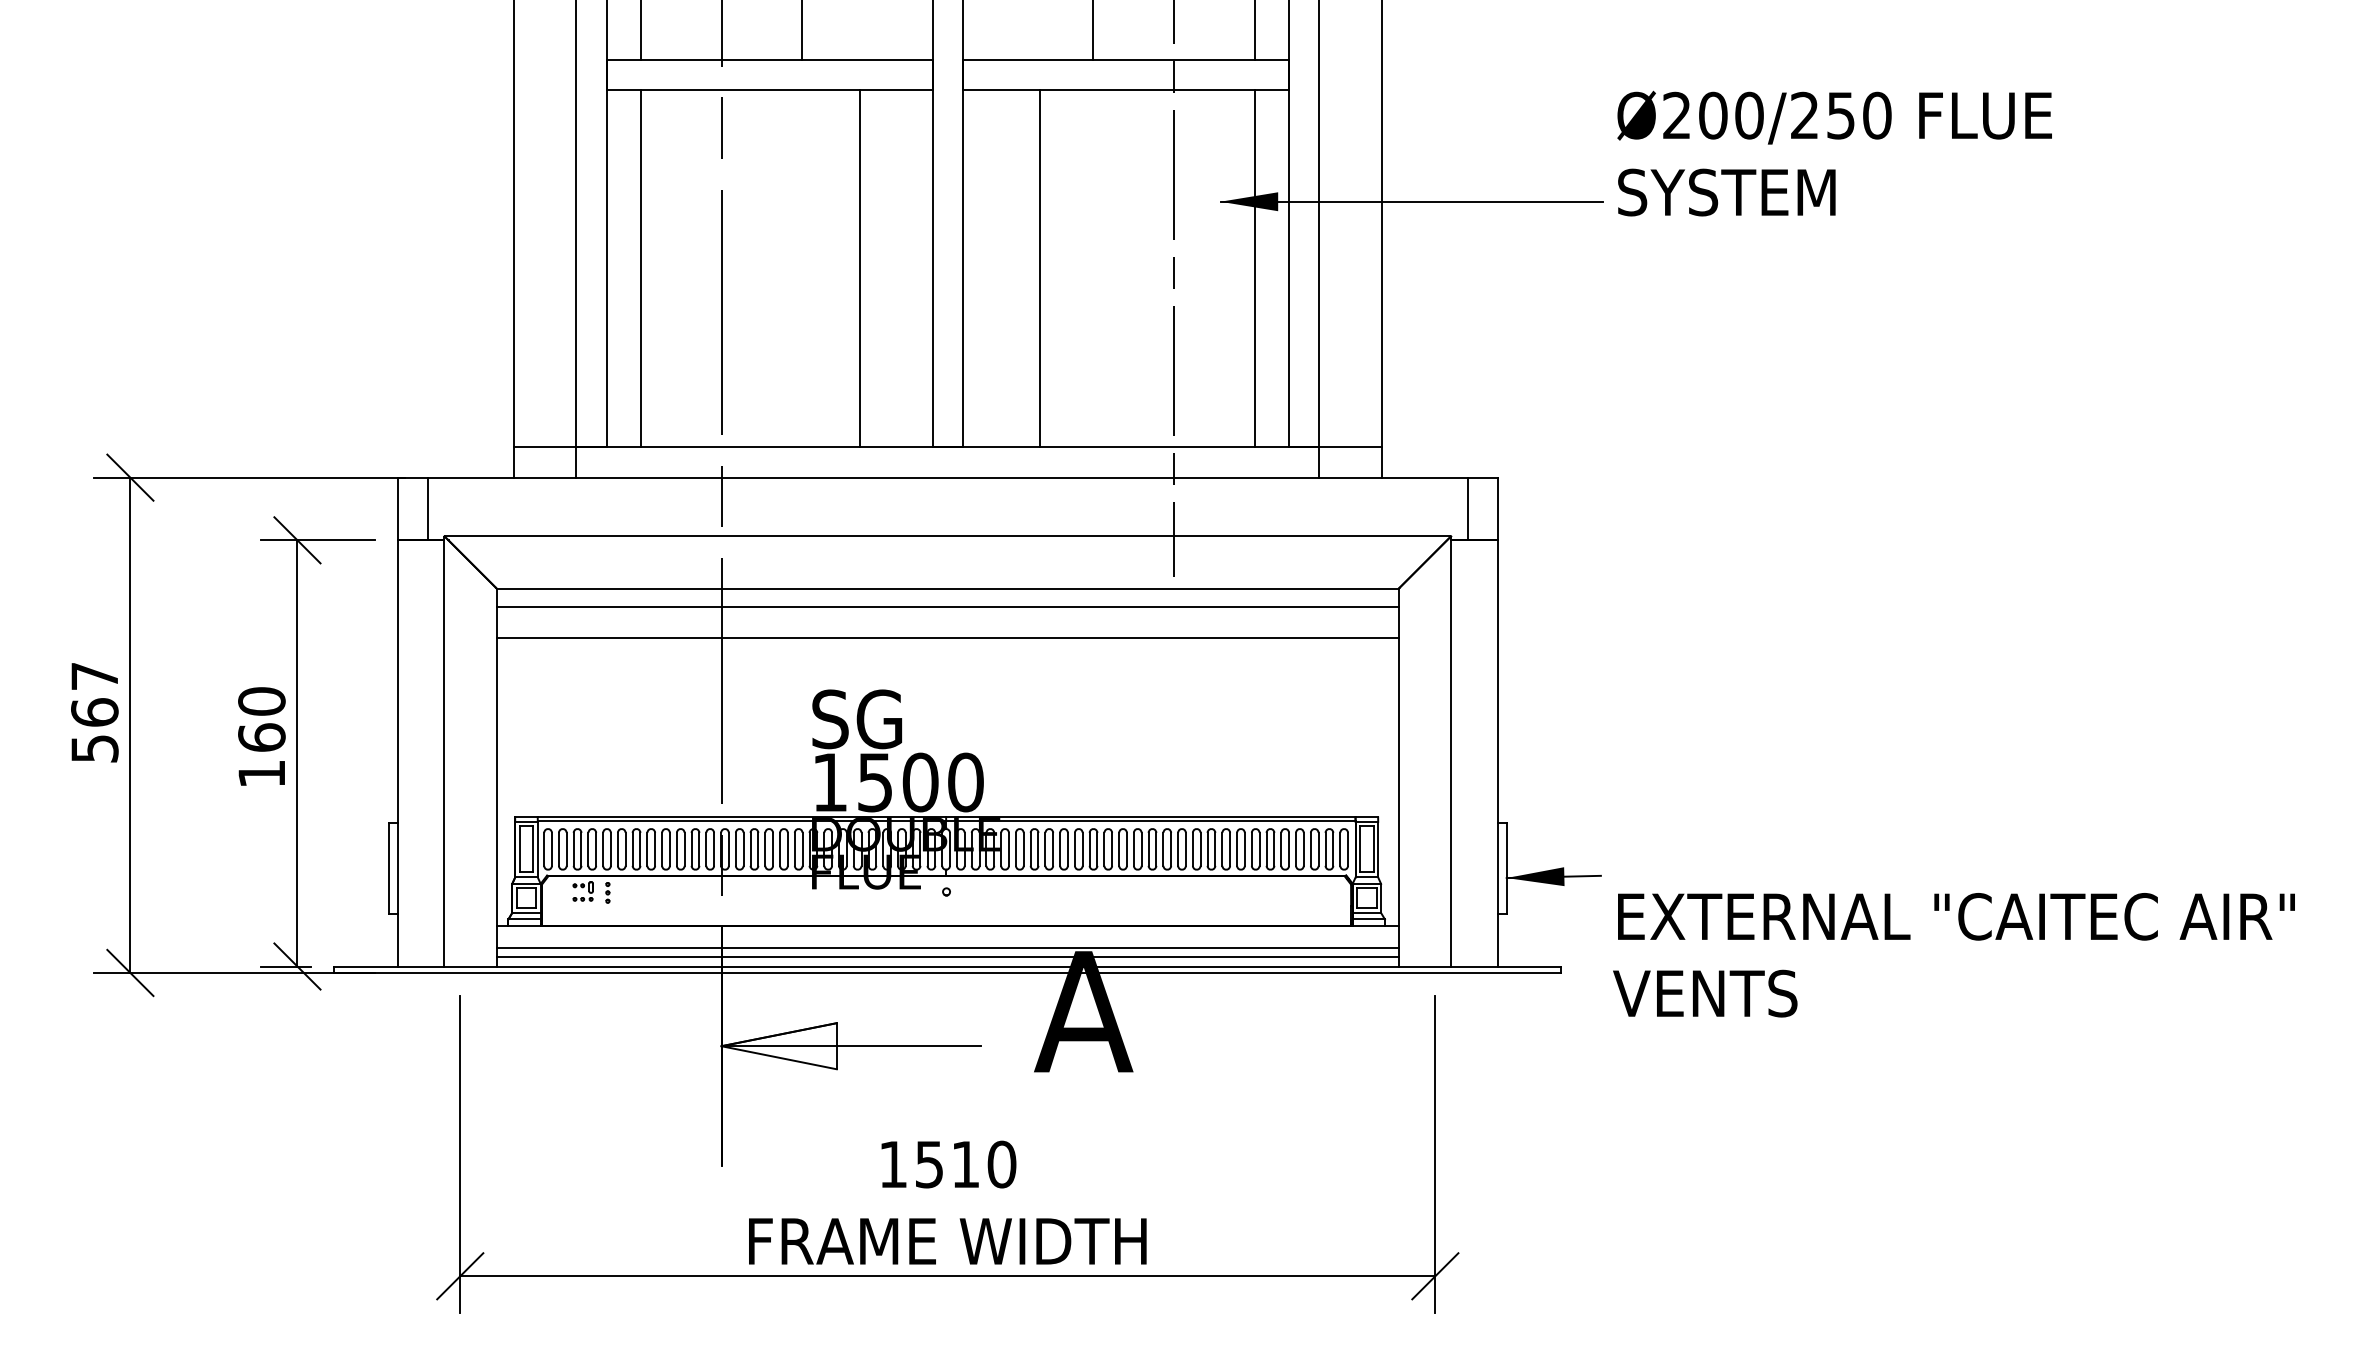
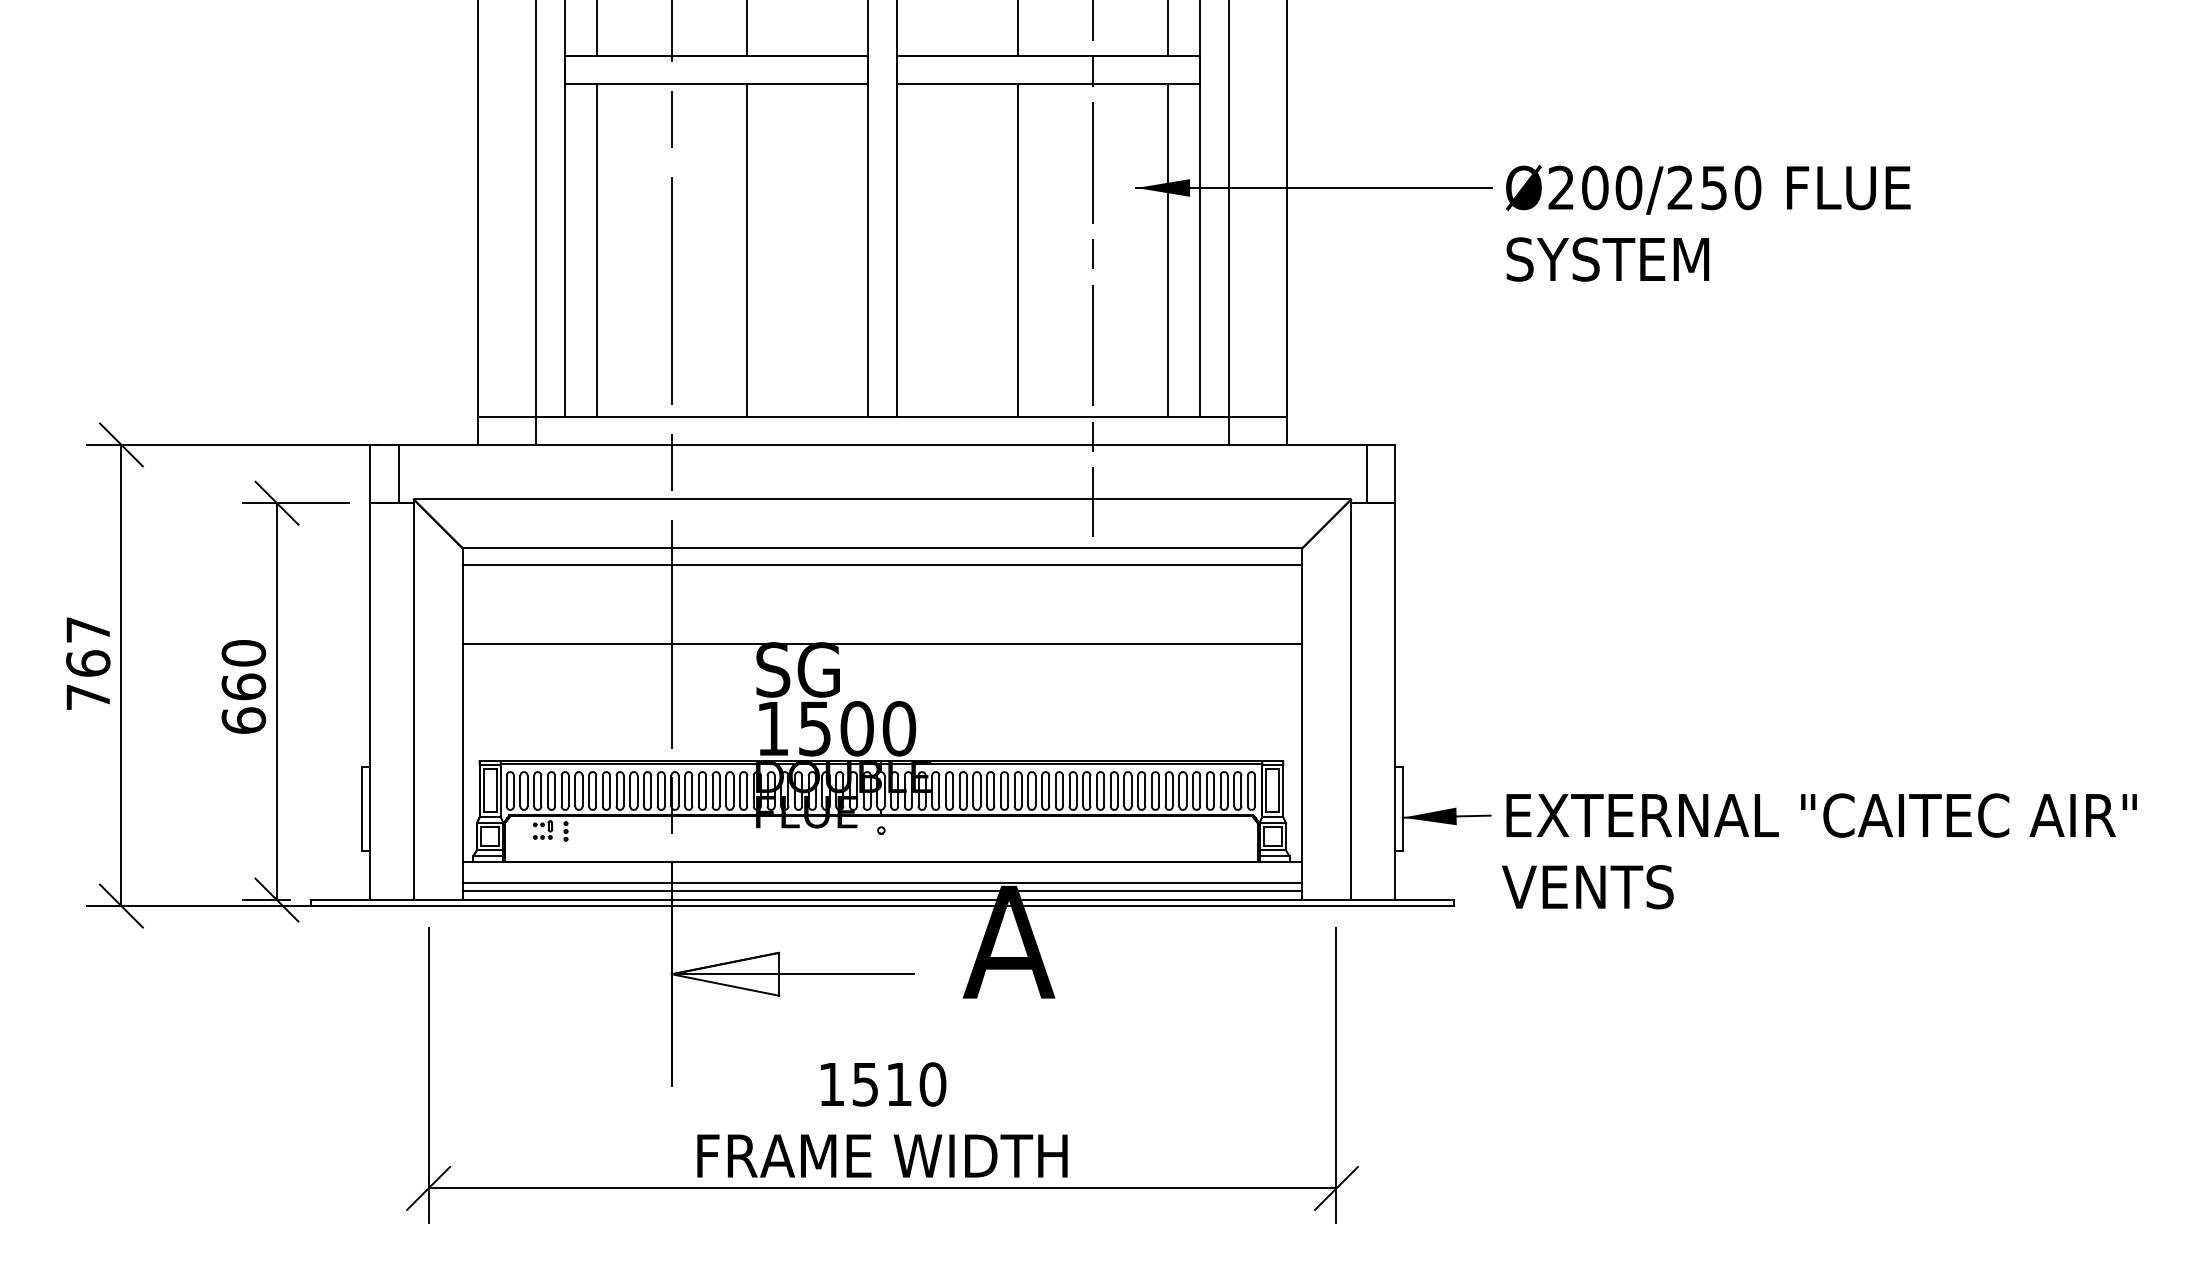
text: (1834, 153) -> (1708, 223), moved
line: (860, 268) -> (747, 250), moved
line: (1040, 268) -> (1018, 250), moved
line: (947, 637) -> (882, 644), moved
text: (94, 748) -> (87, 697), 567 -> 767
text: (261, 773) -> (243, 720), 160 -> 660
text: (1953, 955) -> (1818, 851), moved

